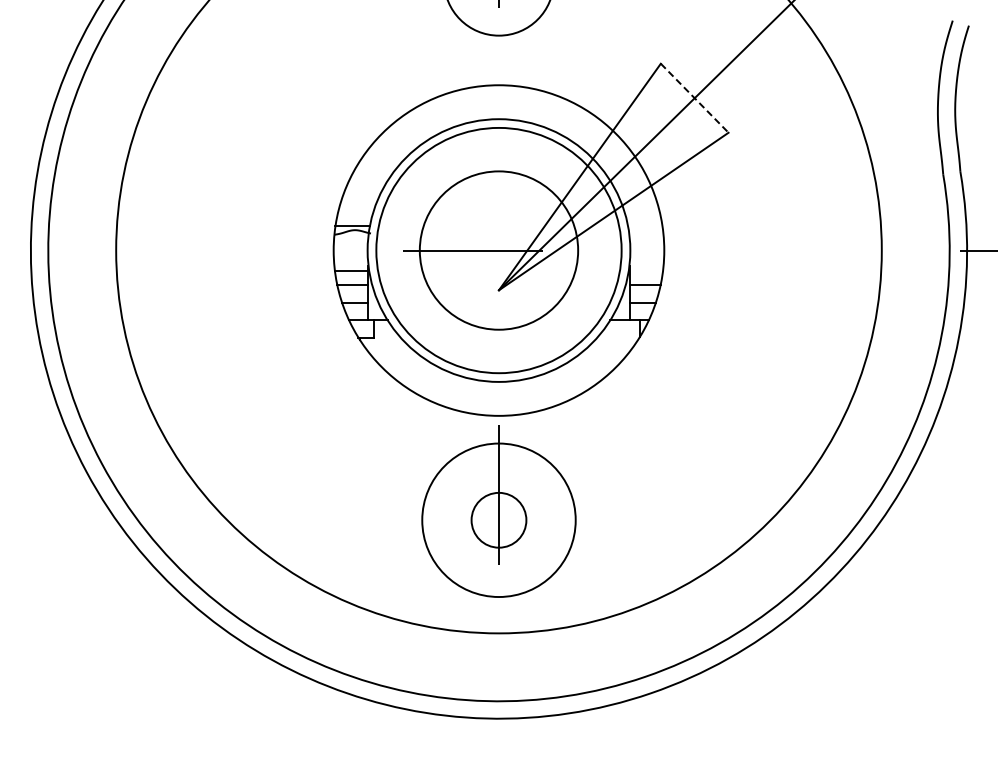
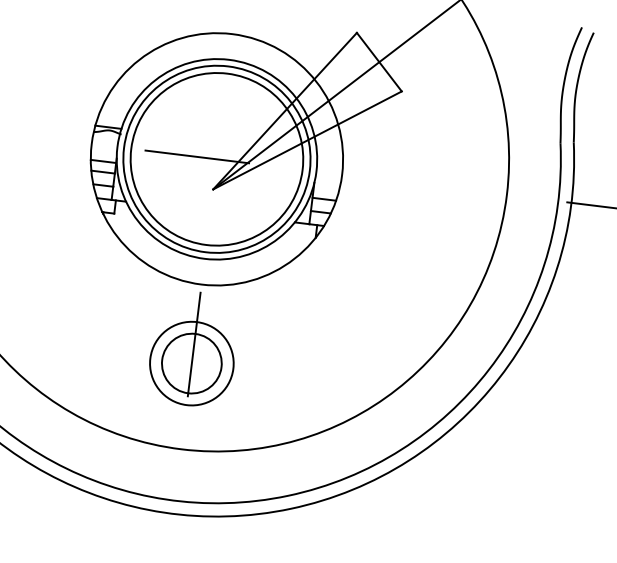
line: (695, 98) -> (379, 62), dashed -> solid
circle: (498, 250) -> (216, 159), size x1.43
circle: (498, 520) -> (191, 363), size x0.71
circle: (498, 520) -> (191, 363), size x1.43

